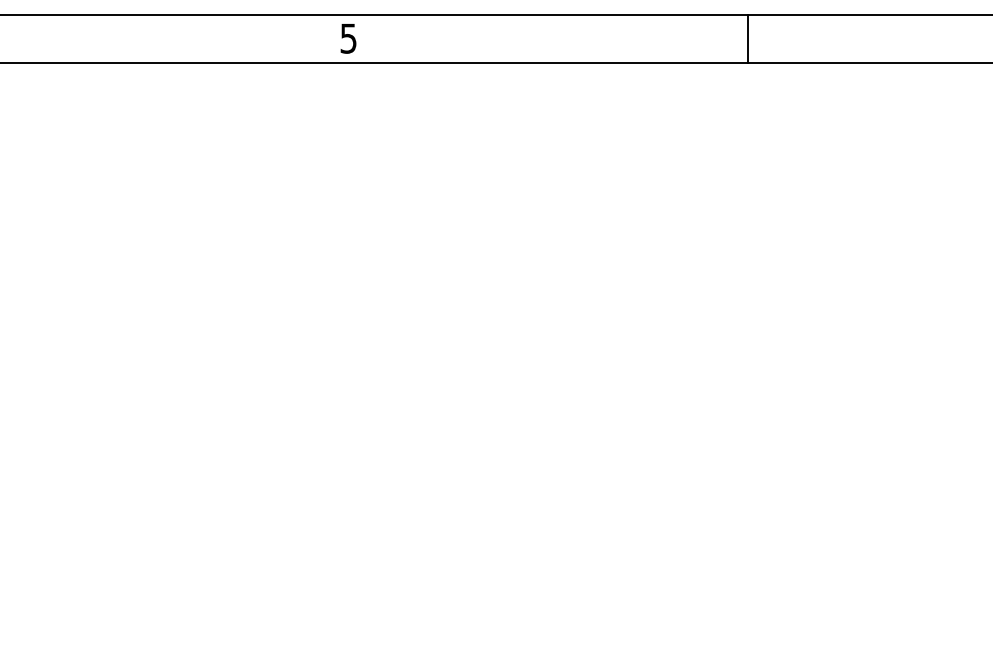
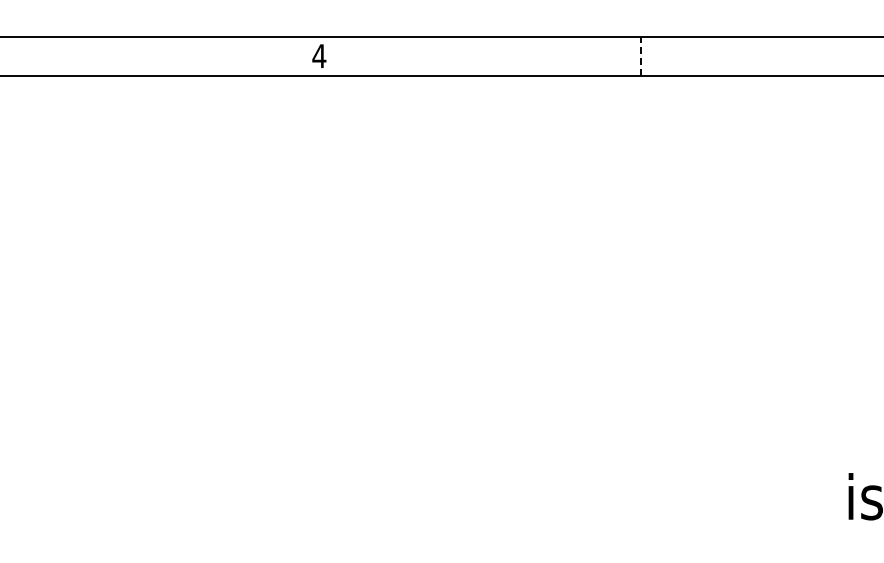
line: (747, 37) -> (640, 55), solid -> dashed
text: (348, 38) -> (319, 56), 5 -> 4

